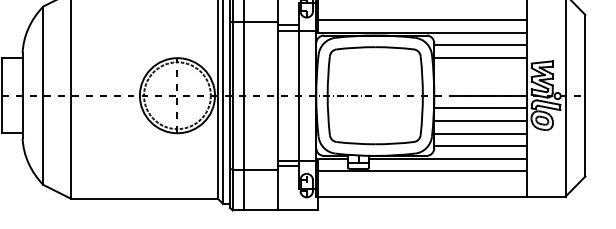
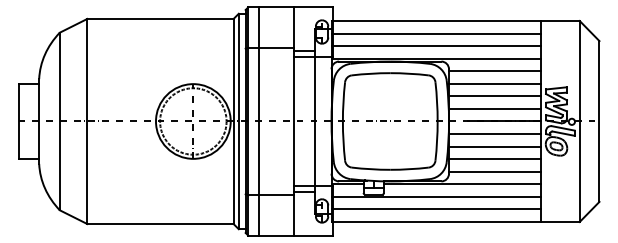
line: (420, 7) -> (435, 33), added
line: (479, 70) -> (494, 96), added
line: (479, 82) -> (494, 108), added
line: (420, 184) -> (435, 209), added

